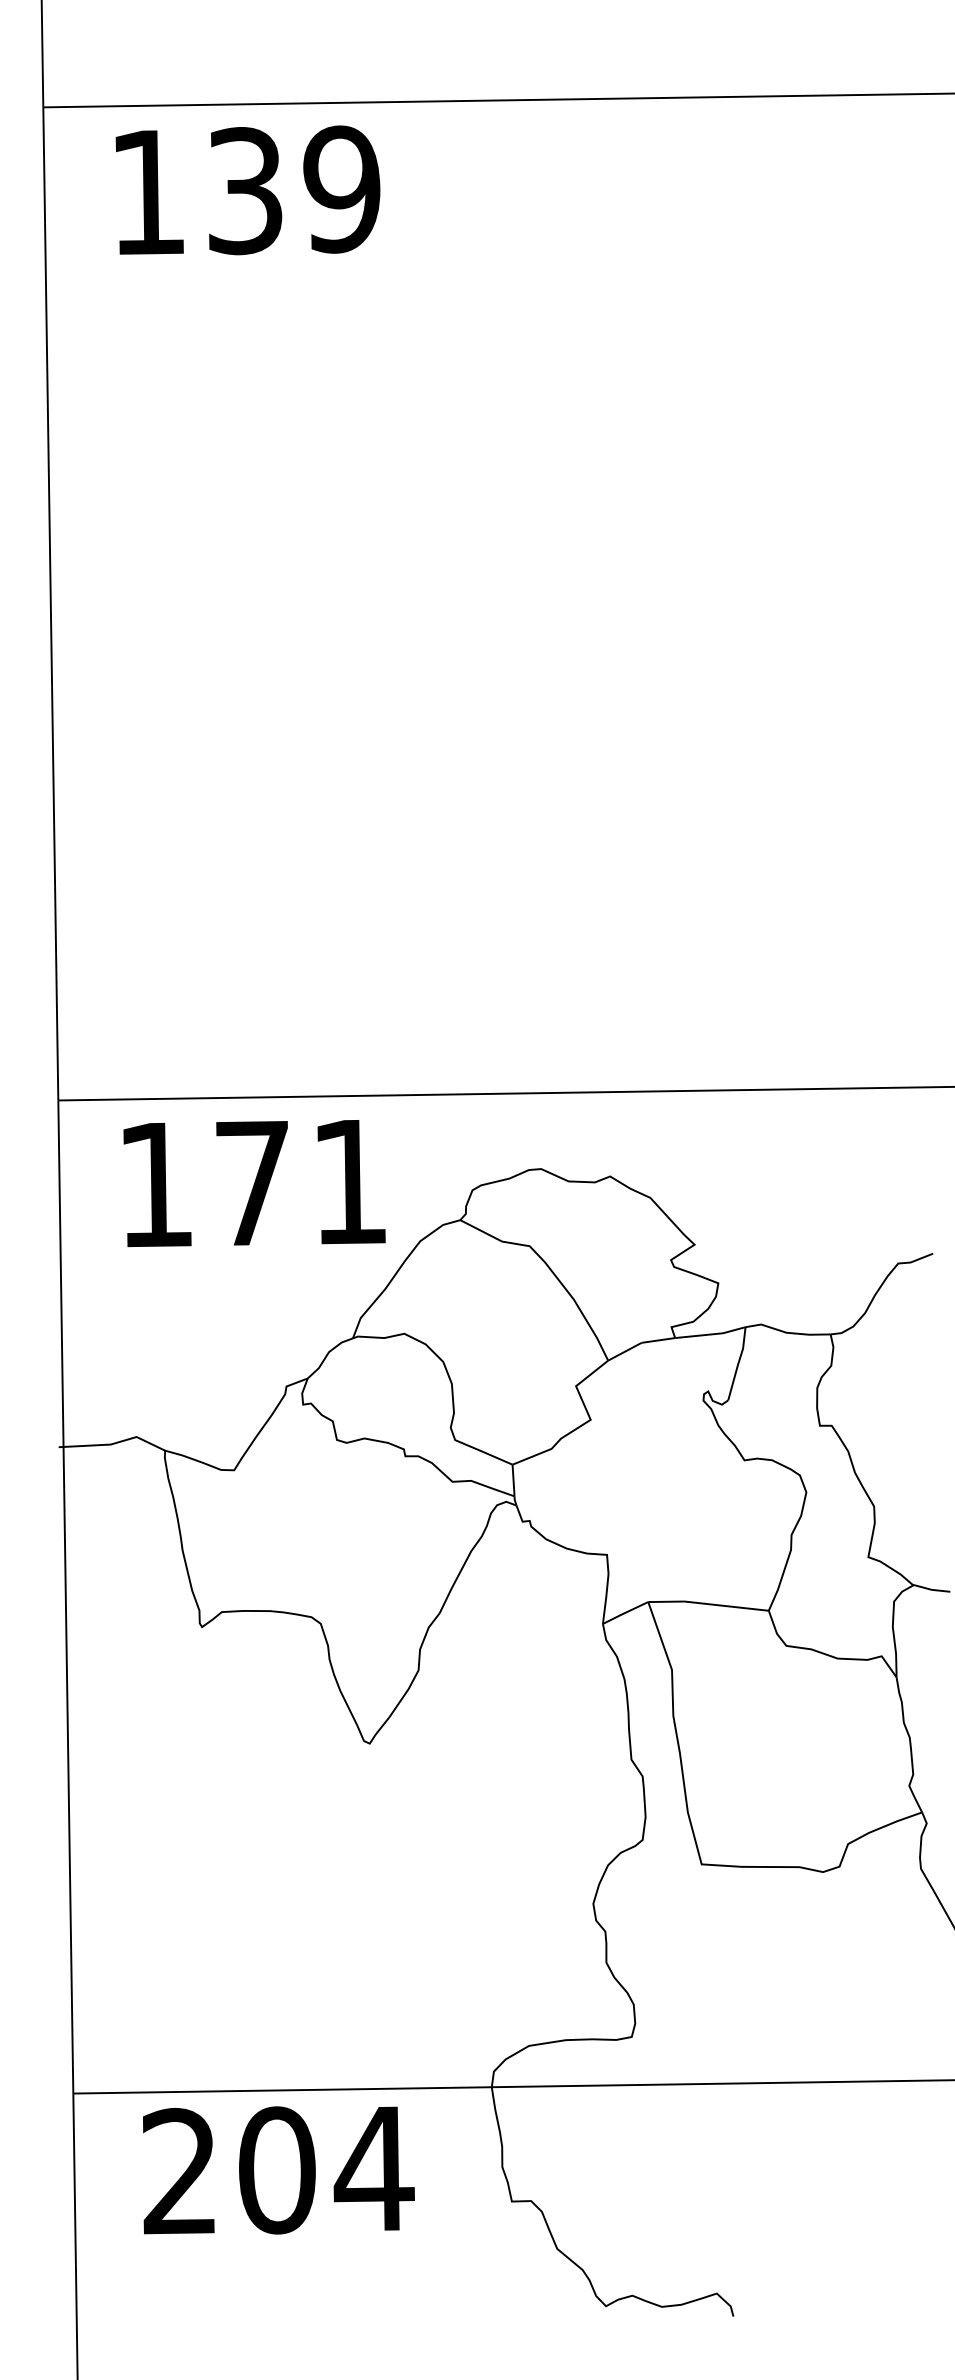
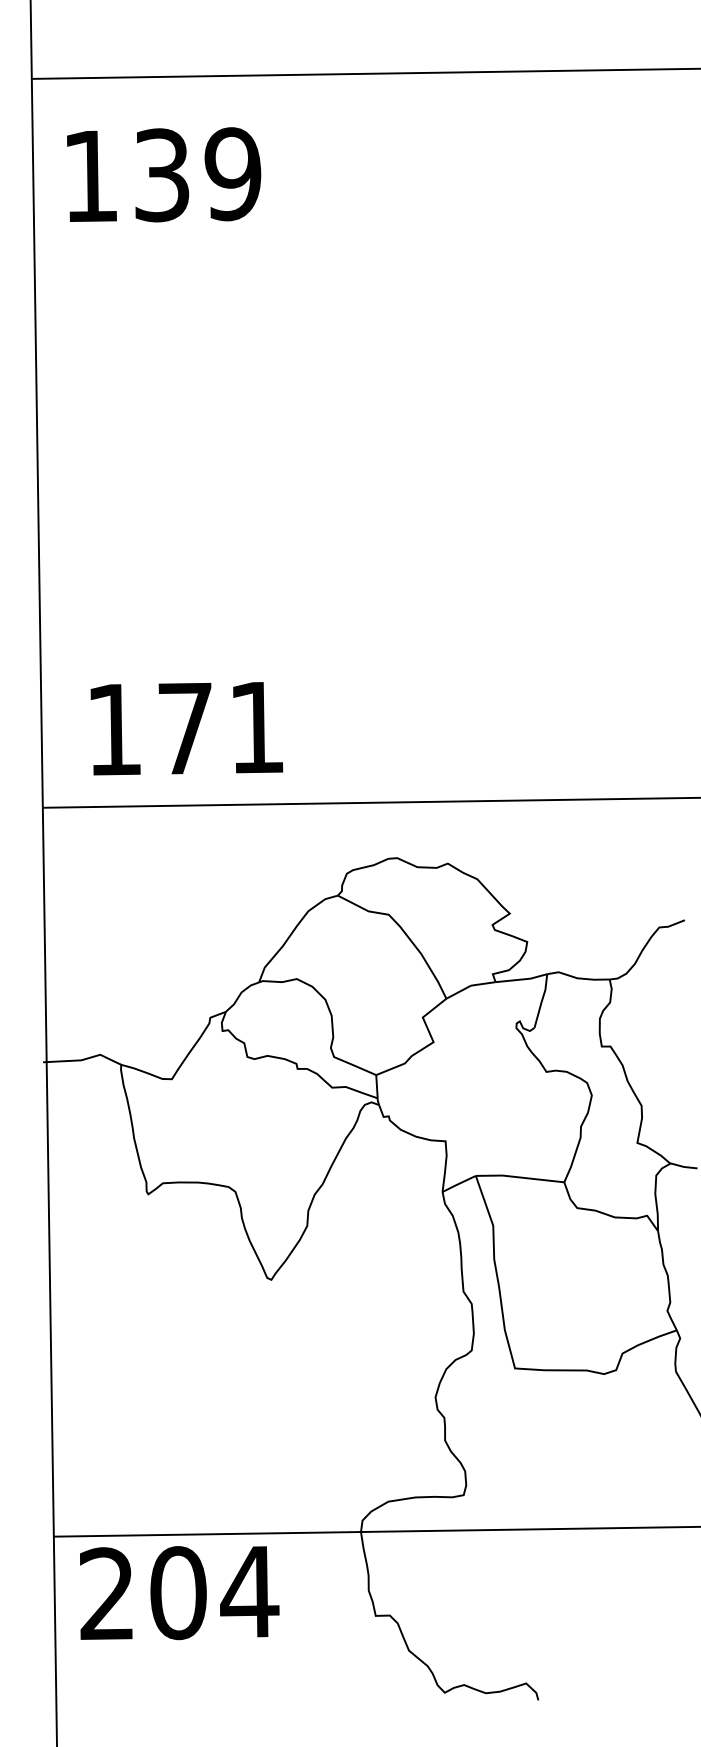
text: (248, 189) -> (164, 174), moved
text: (254, 1183) -> (186, 728), moved
text: (278, 2171) -> (179, 1593), moved

